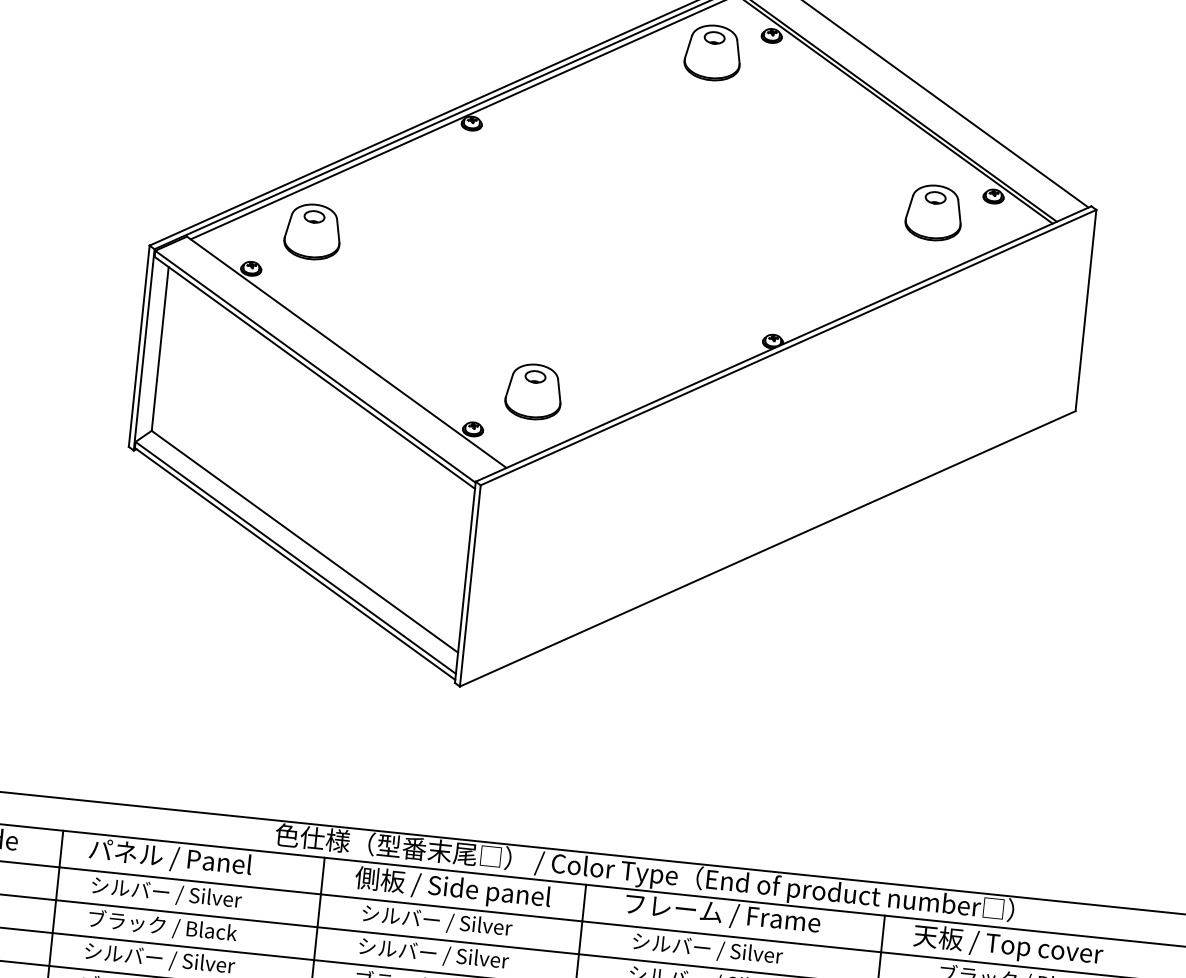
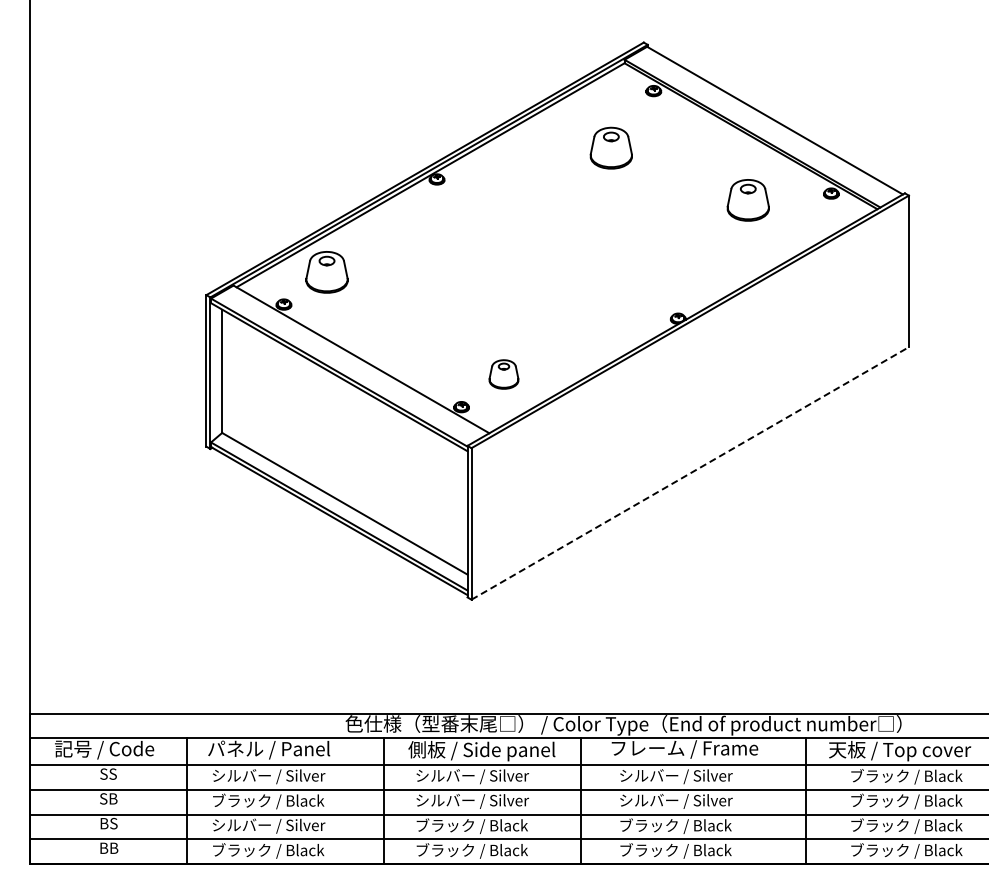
part: (712, 51) -> (610, 147), moved
part: (933, 212) -> (747, 200), moved
part: (533, 391) -> (503, 374), size x0.7
line: (768, 548) -> (690, 473), solid -> dashed

